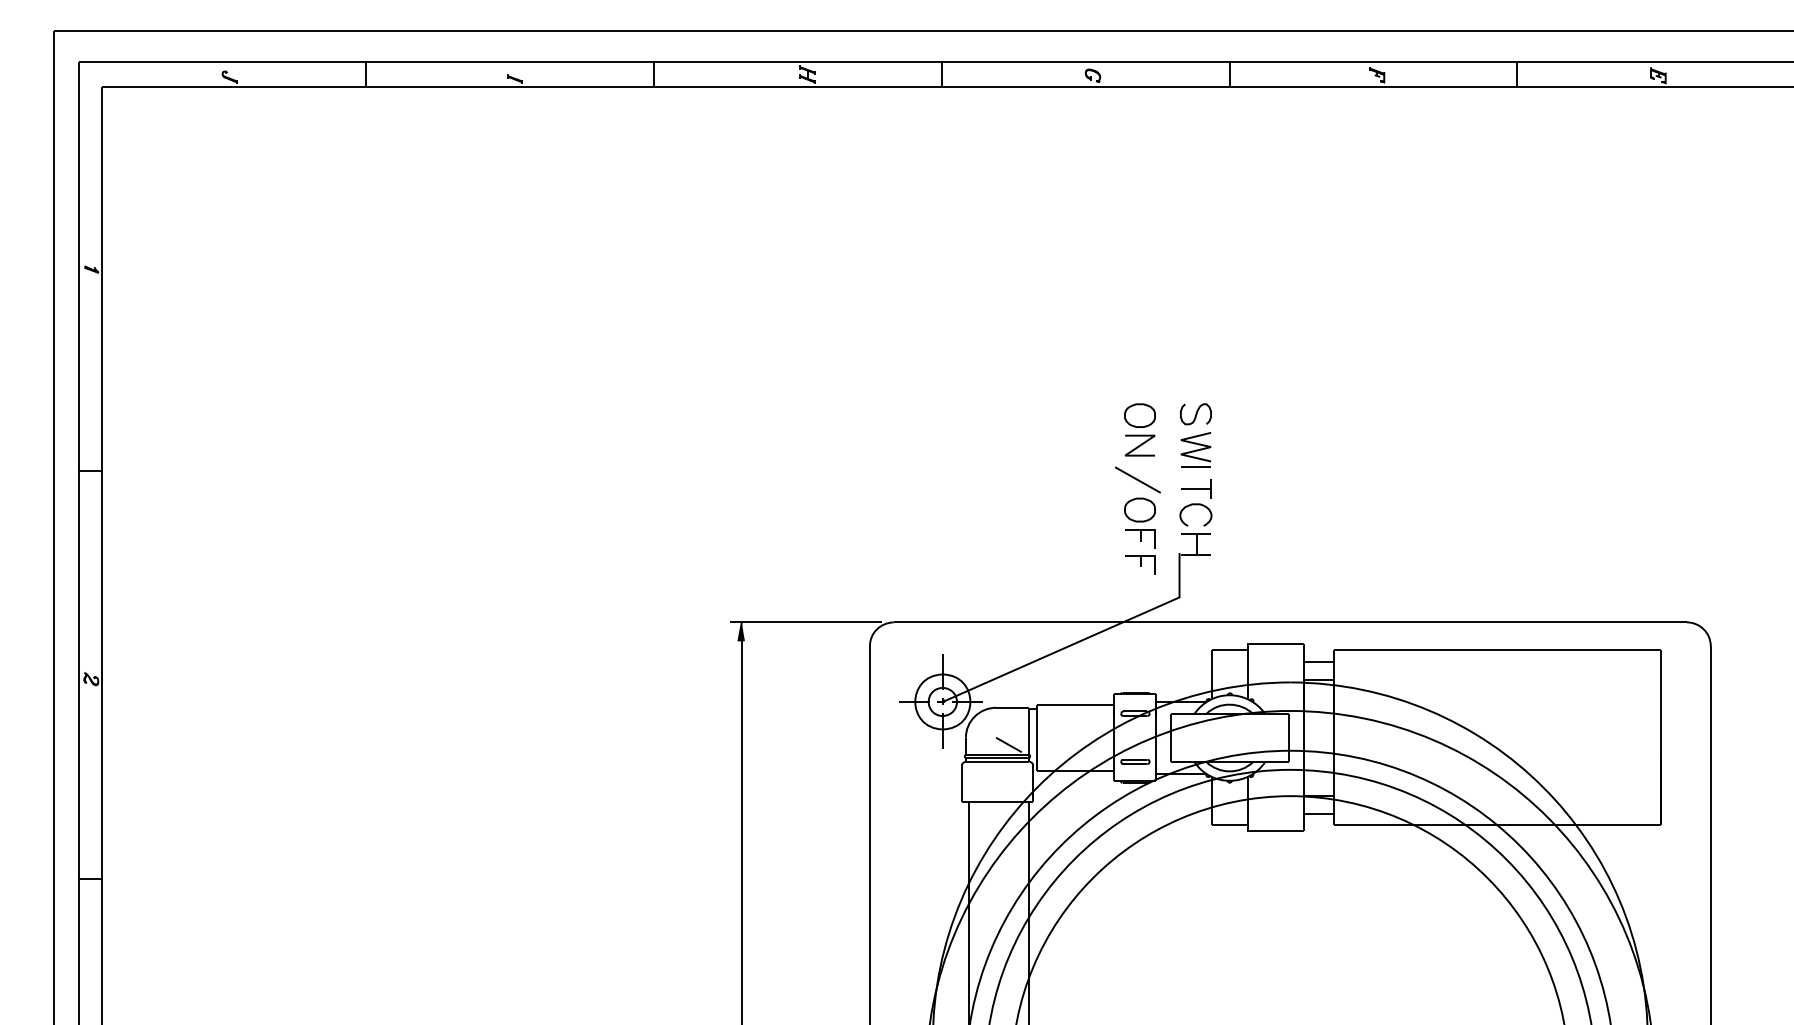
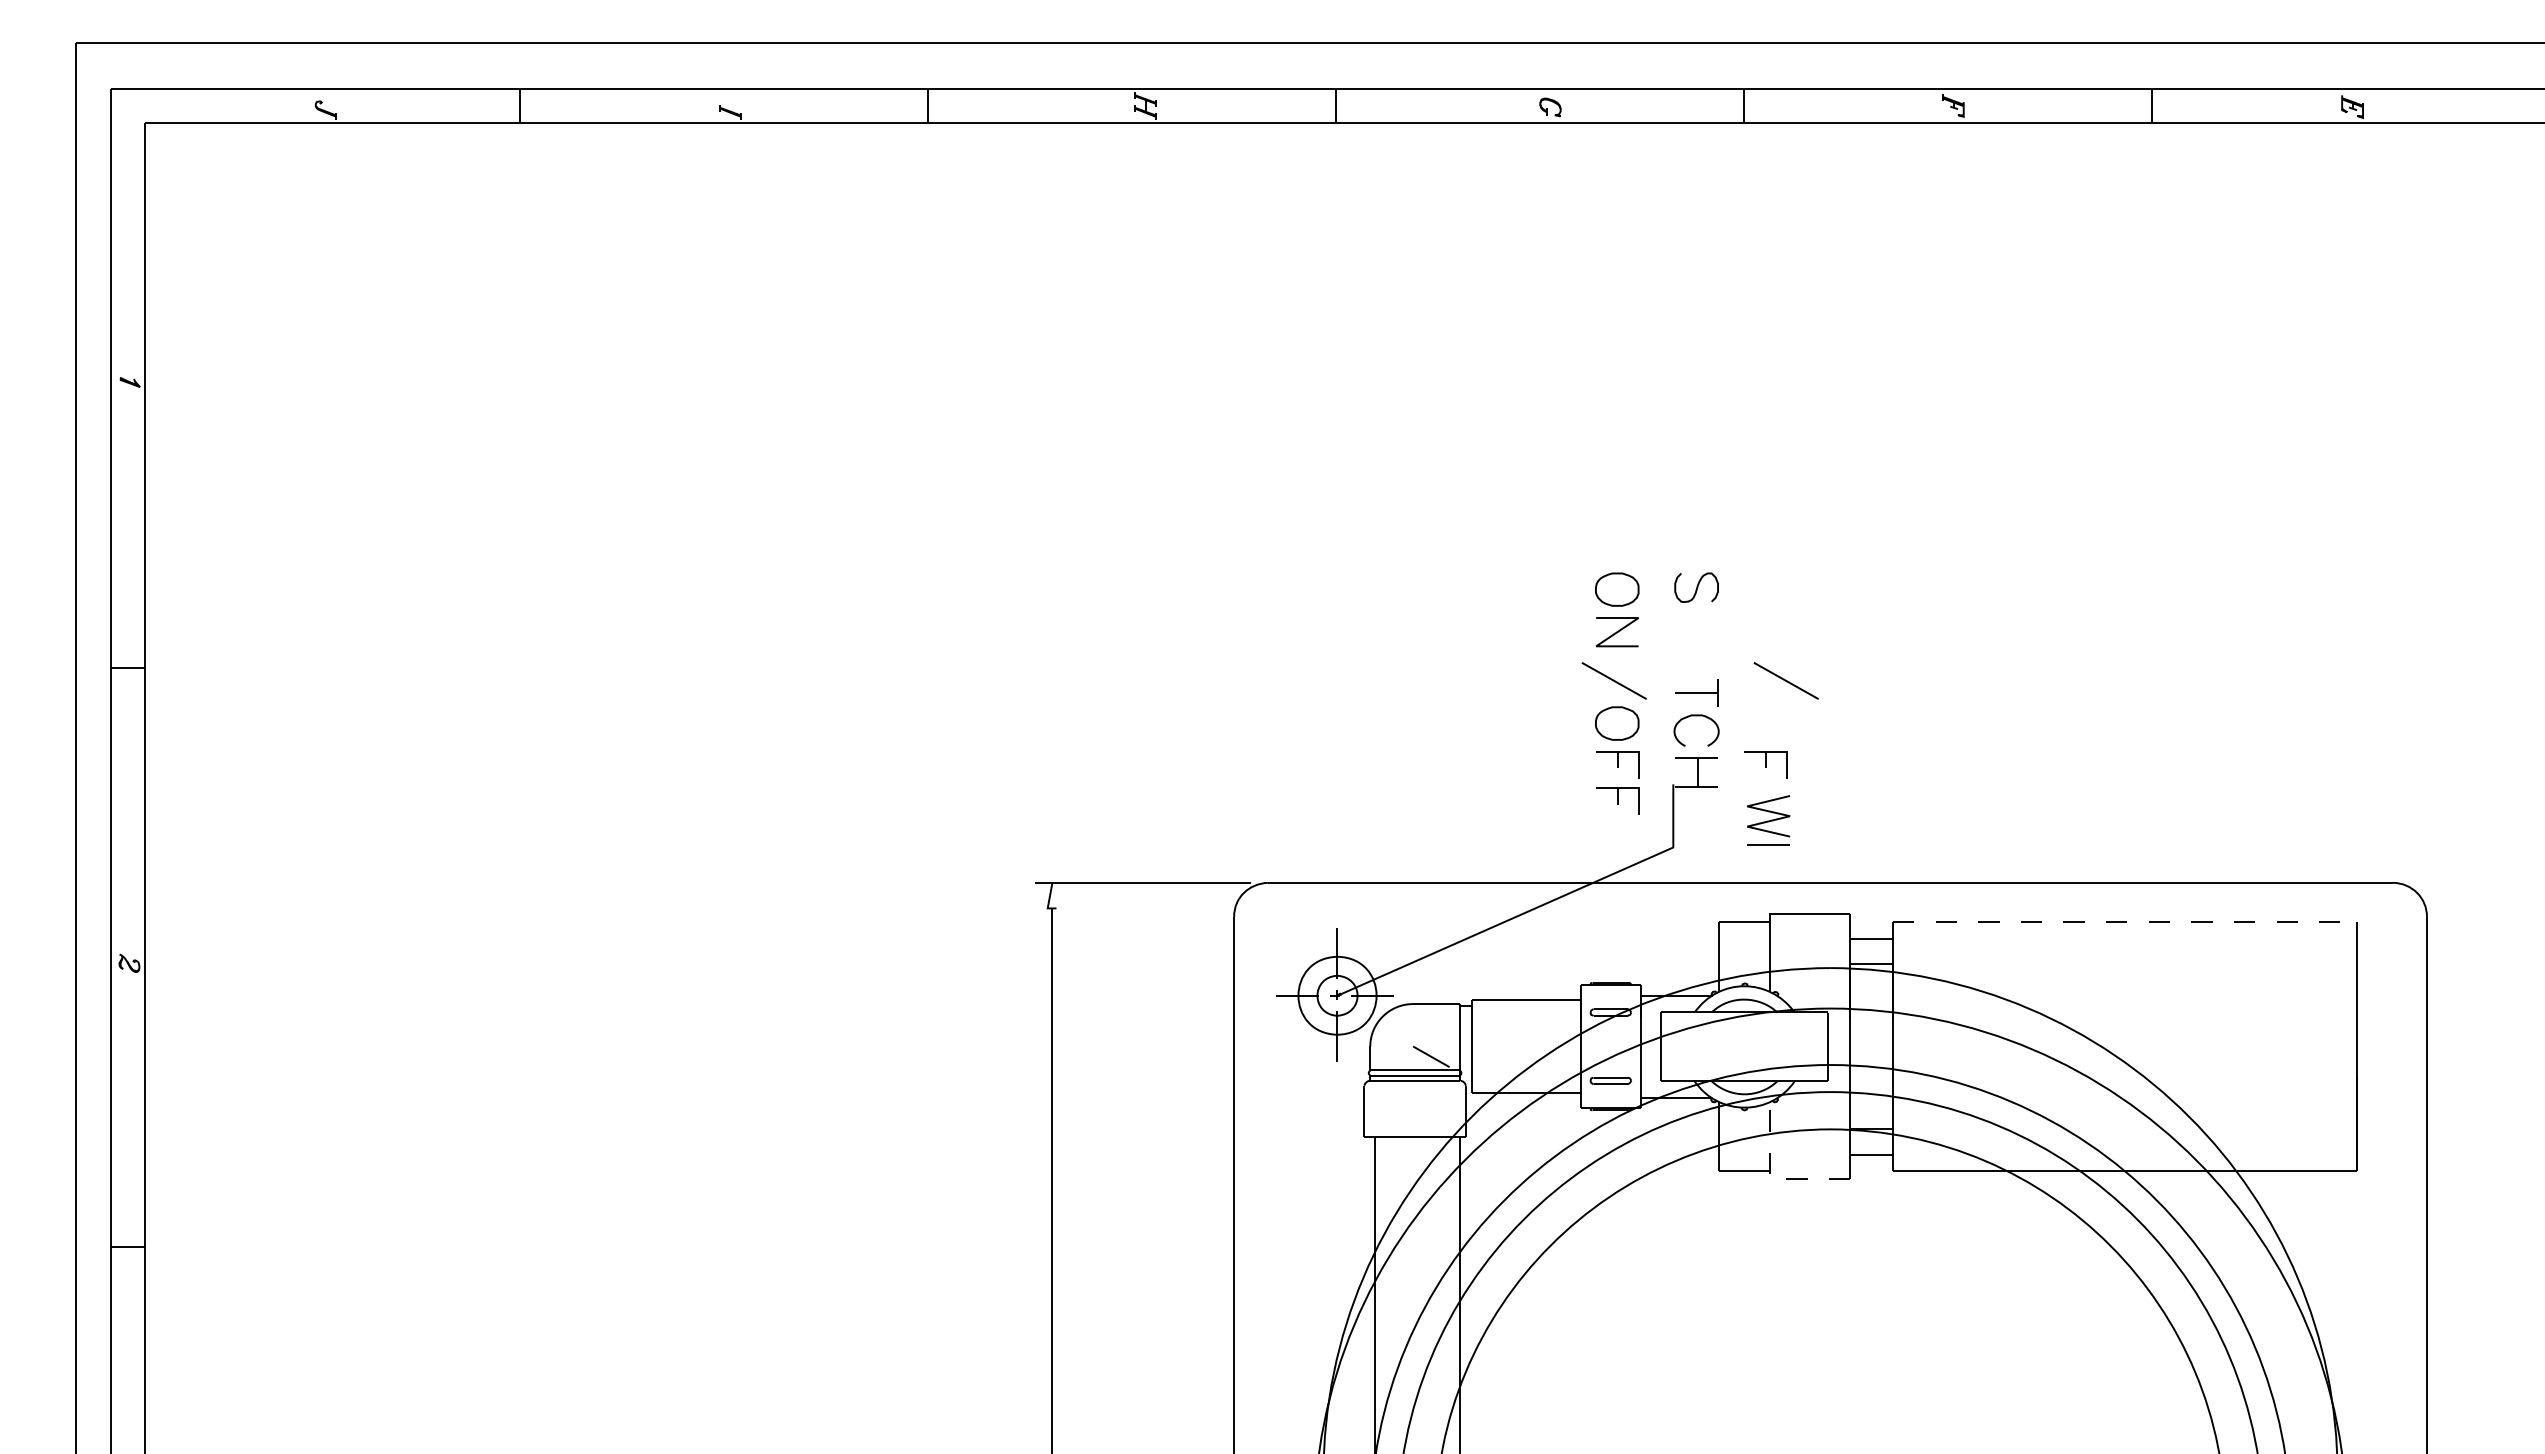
part: (1195, 450) -> (1768, 820), moved
line: (1258, 479) -> (1785, 680), added
part: (1244, 538) -> (1765, 764), added
fill: (741, 631) -> (1051, 895), removed
line: (1497, 650) -> (2124, 922), solid -> dashed
line: (1248, 831) -> (1770, 1179), solid -> dashed

